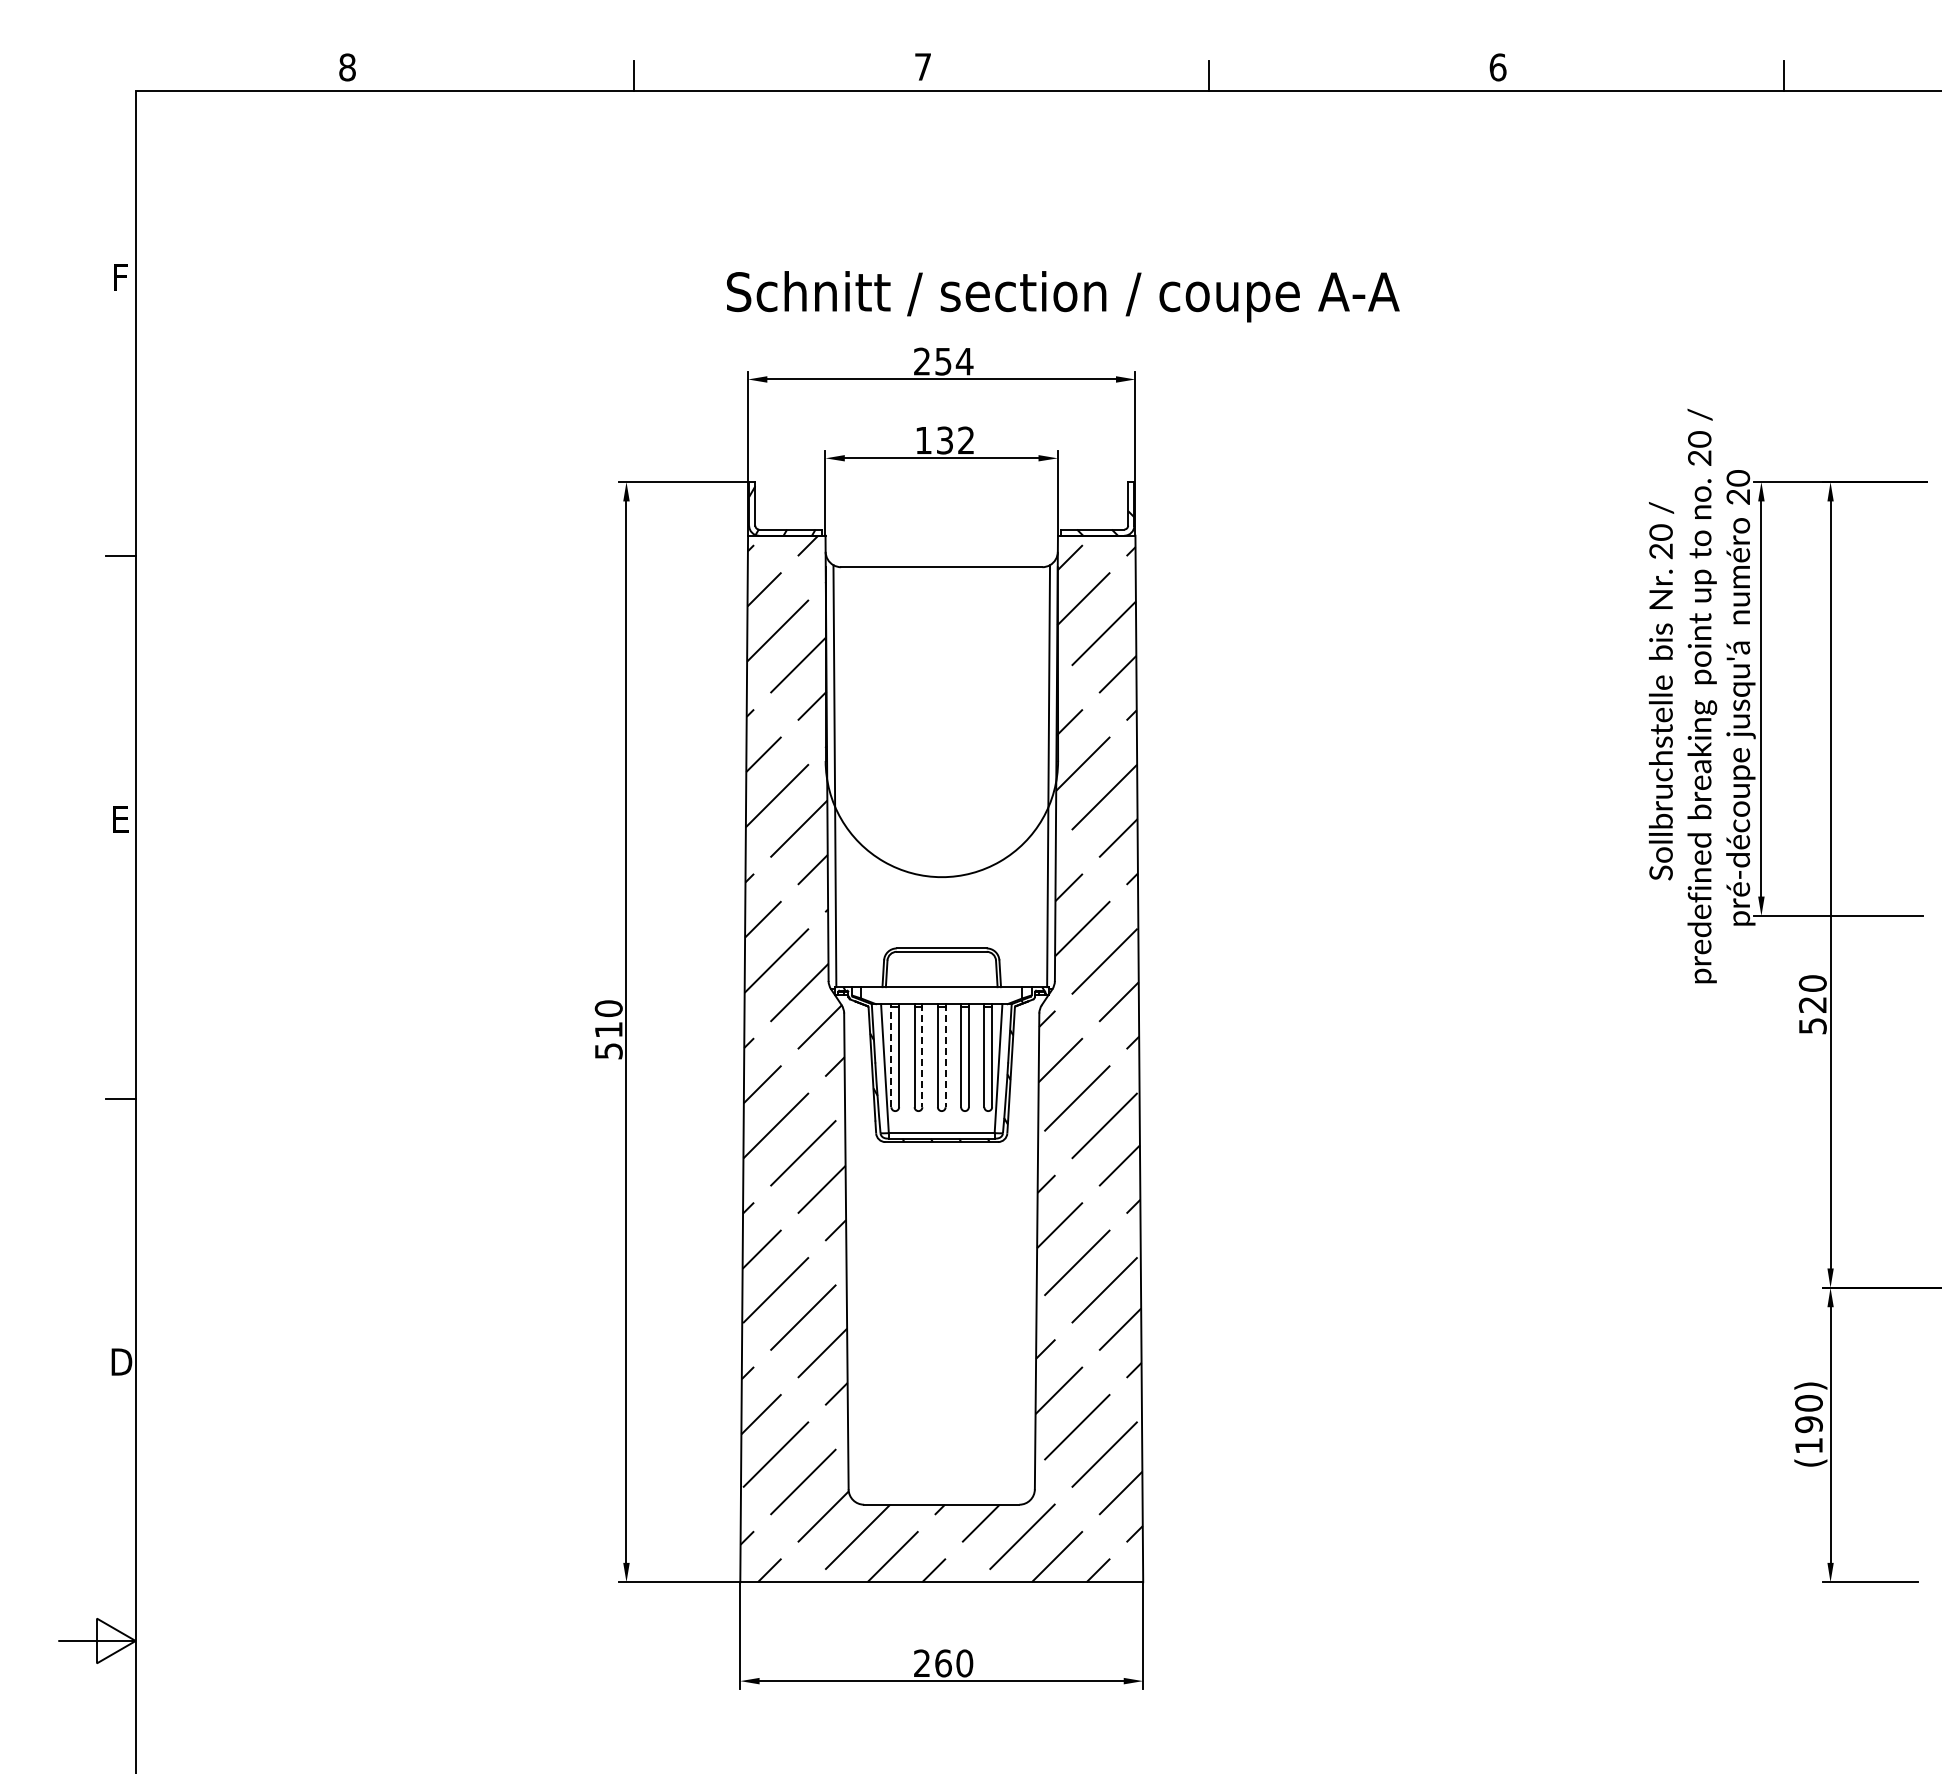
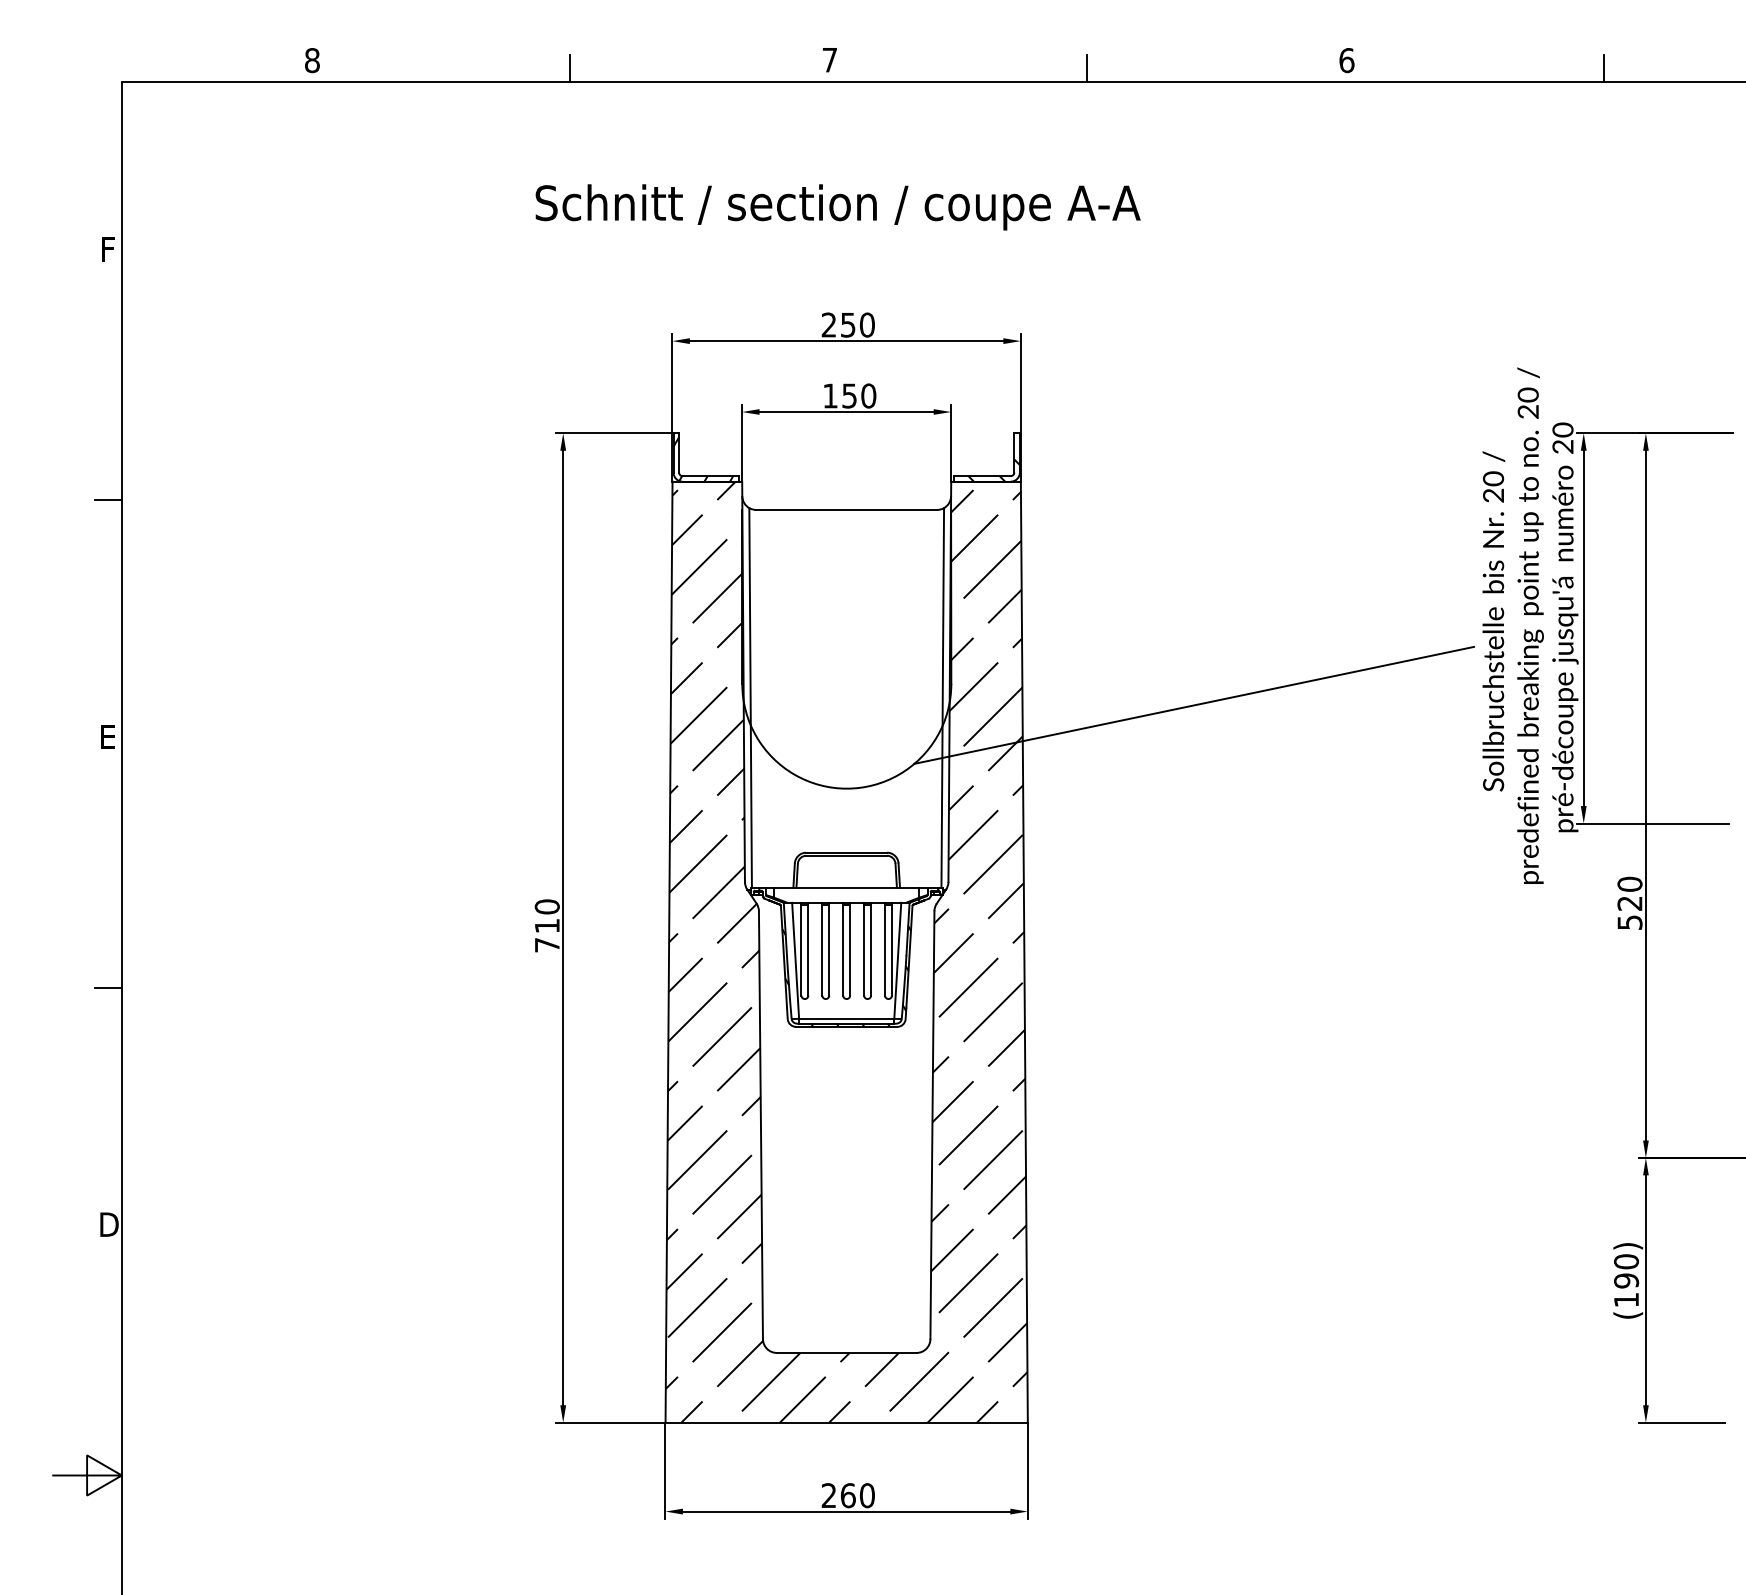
text: (1063, 296) -> (838, 207), moved
text: (964, 361) -> (867, 324), 254 -> 250
text: (955, 440) -> (859, 396), 132 -> 150
line: (1328, 784) -> (1194, 705), added
text: (608, 1051) -> (547, 945), 510 -> 710
line: (891, 1055) -> (801, 949), dashed -> solid
line: (922, 1055) -> (829, 949), dashed -> solid
line: (945, 1055) -> (850, 949), dashed -> solid

